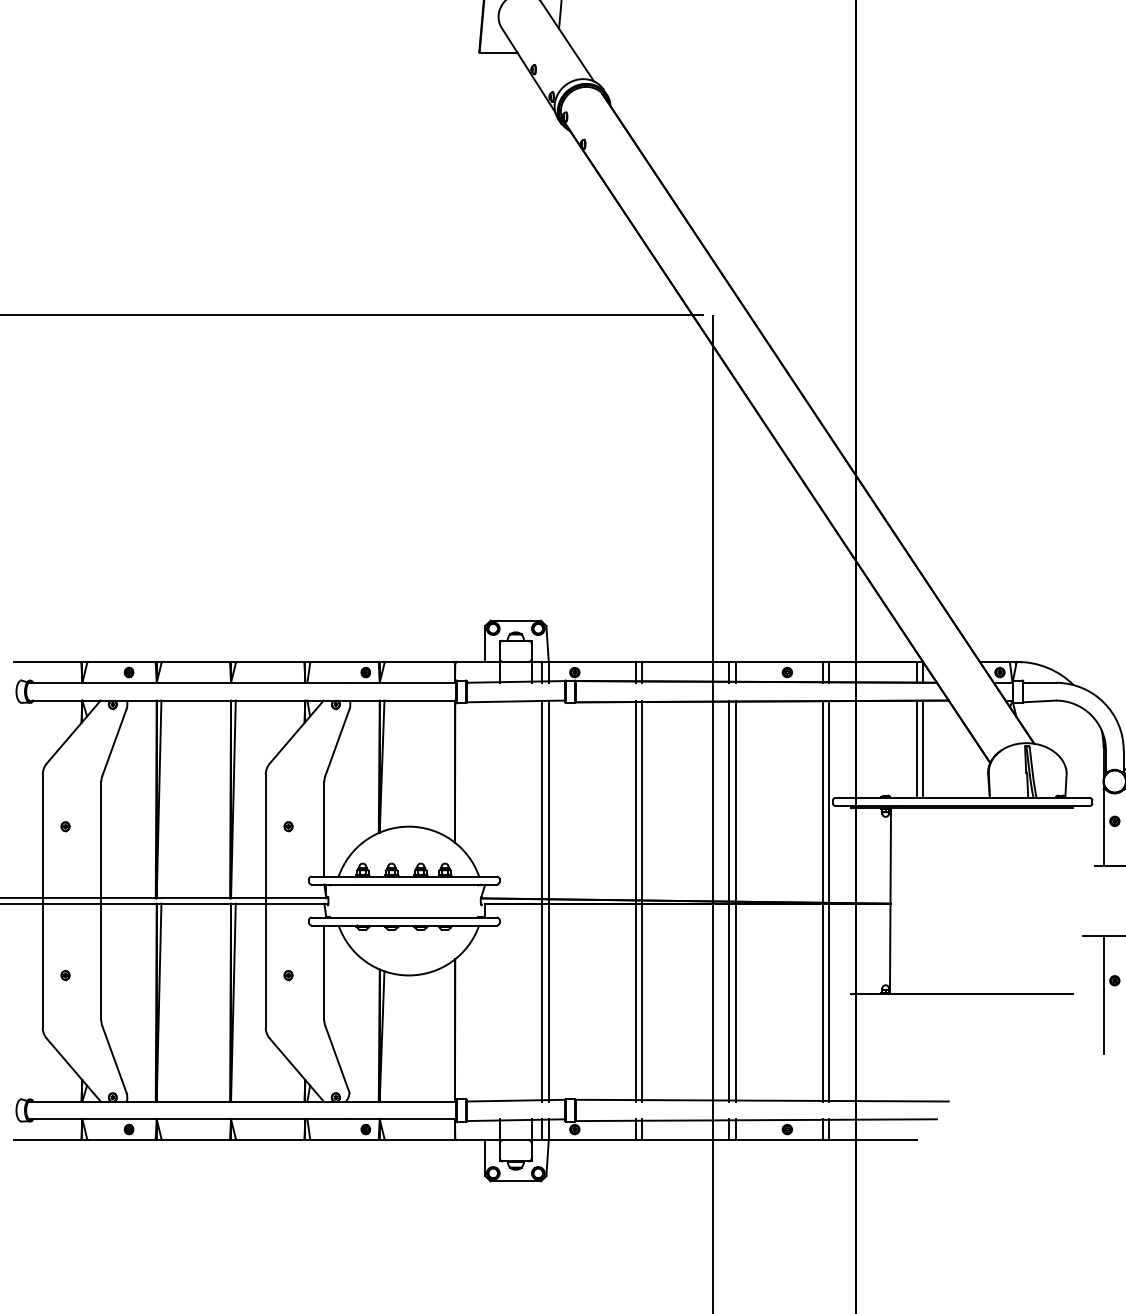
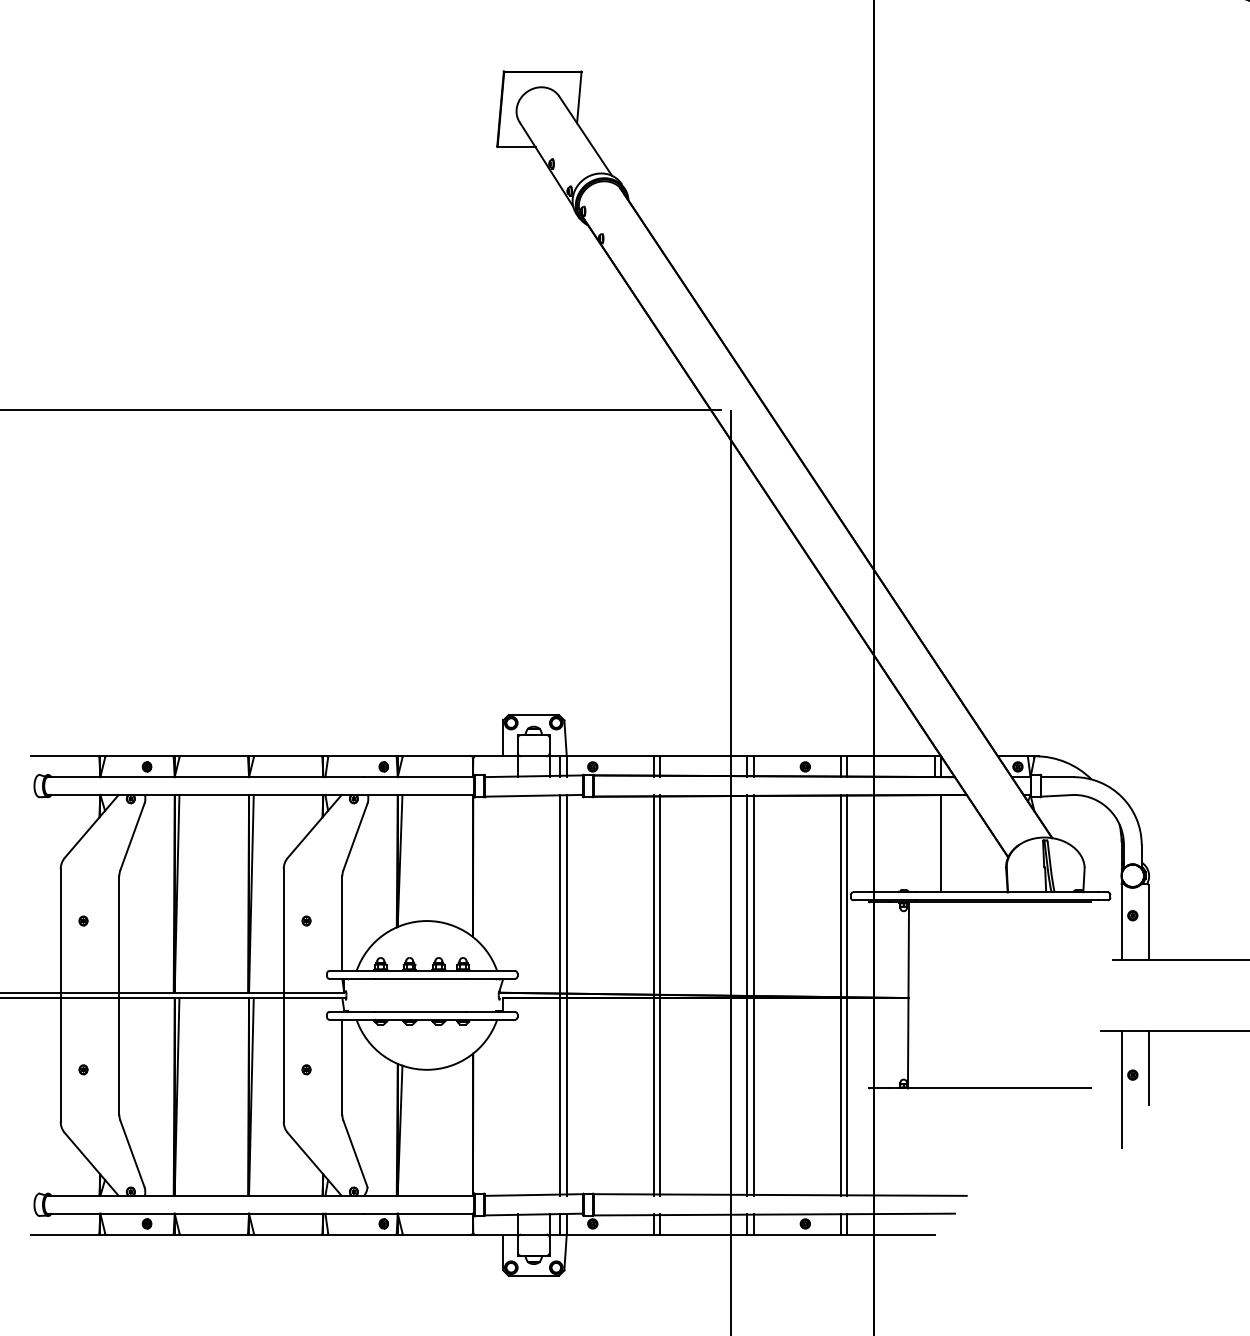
line: (916, 749) -> (934, 843), removed

